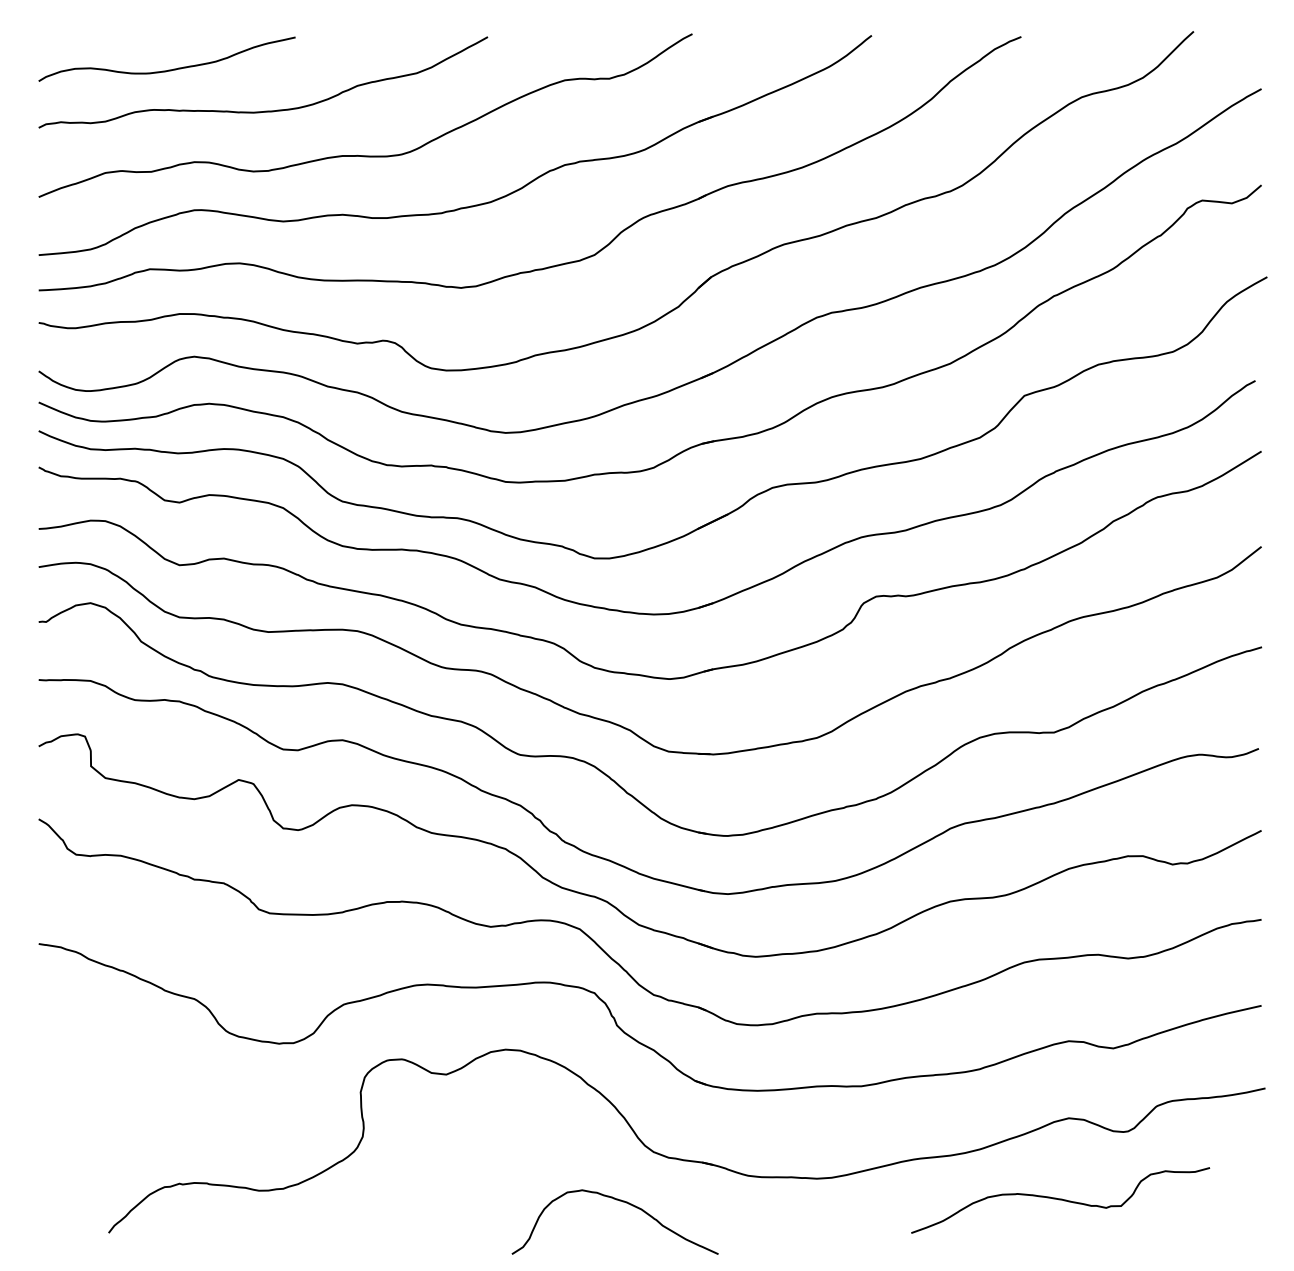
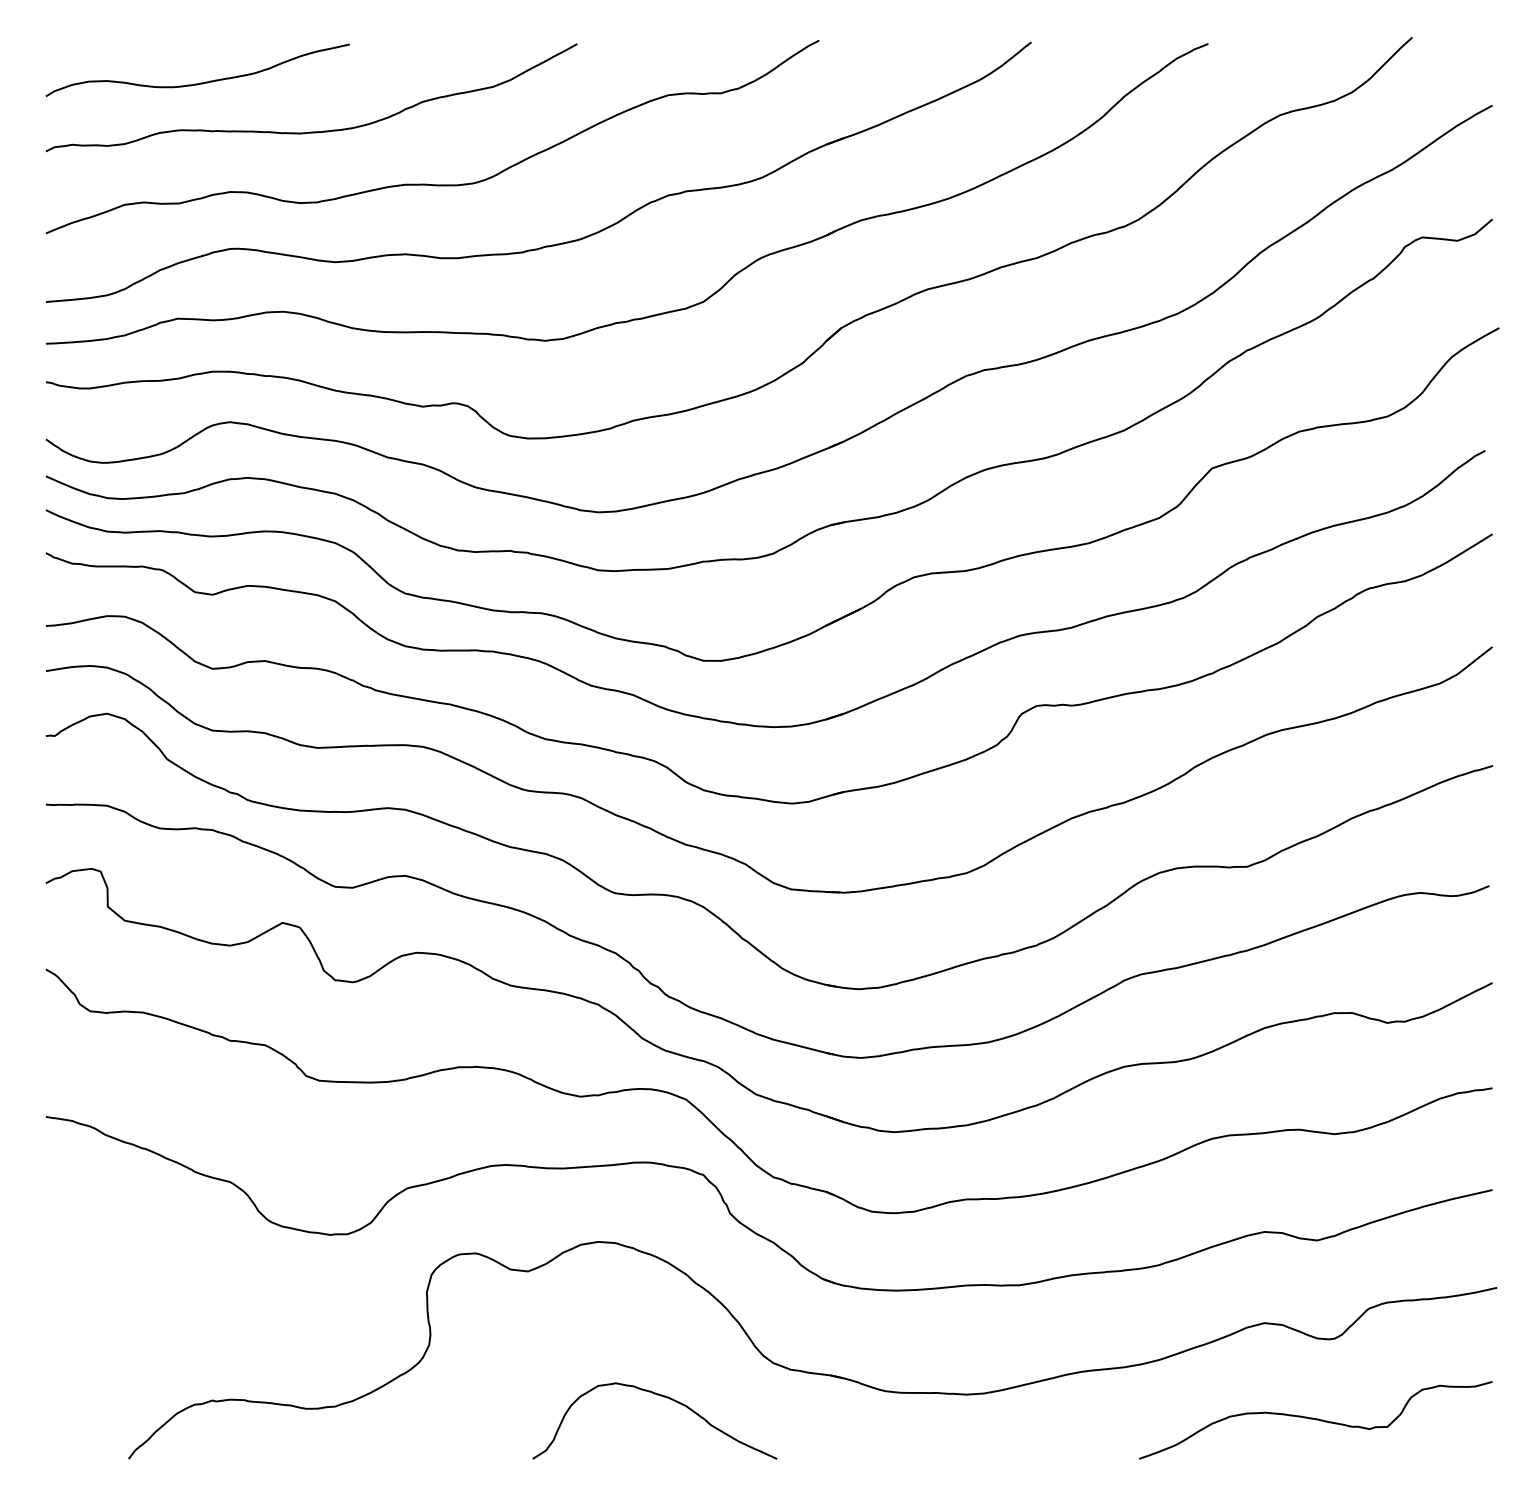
curve: (1060, 1199) -> (1315, 1419), moved
curve: (622, 1202) -> (663, 1397), moved

